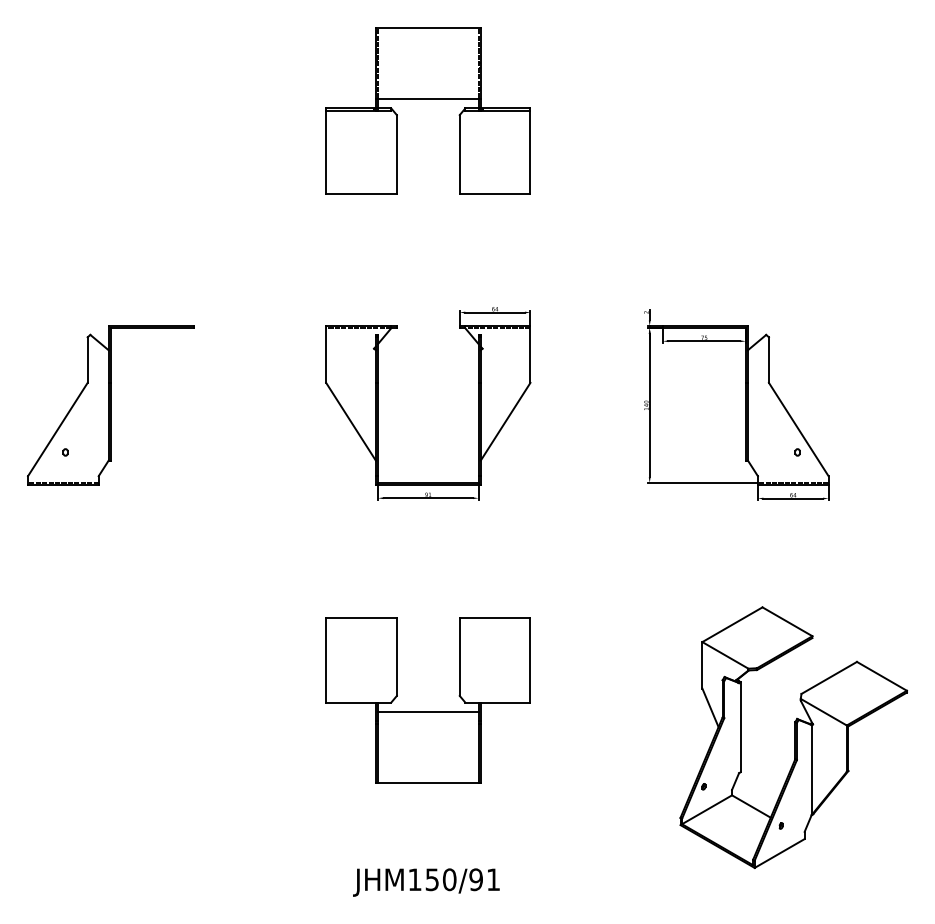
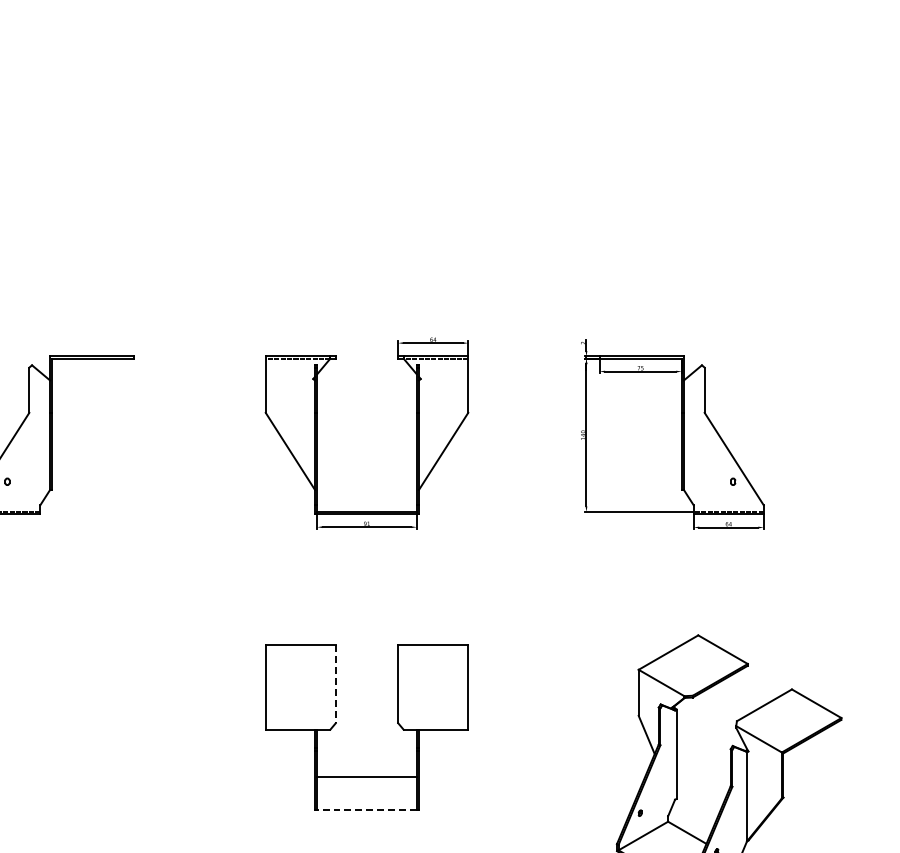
part: (427, 99) -> (366, 131), removed
line: (396, 657) -> (335, 685), solid -> dashed
line: (428, 712) -> (367, 777), moved
line: (427, 783) -> (366, 809), solid -> dashed

